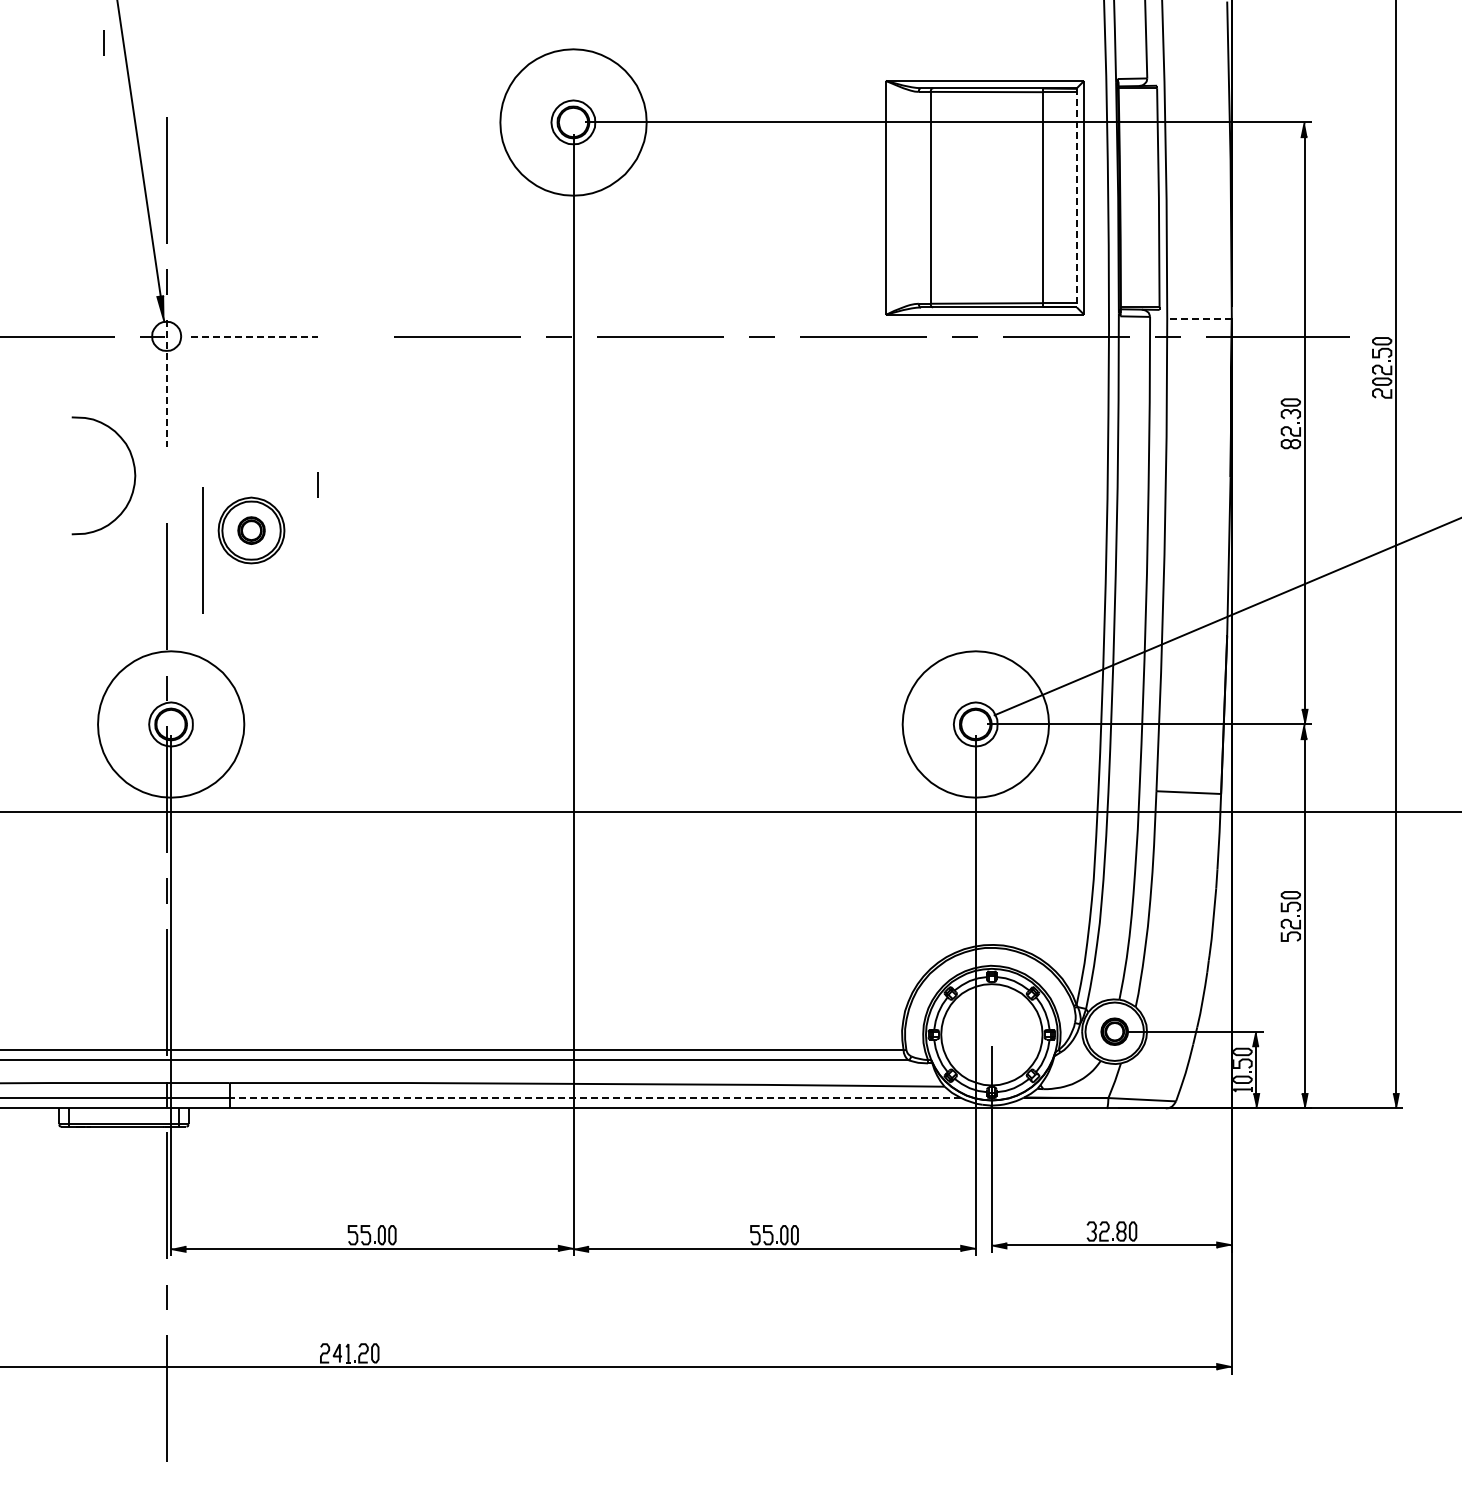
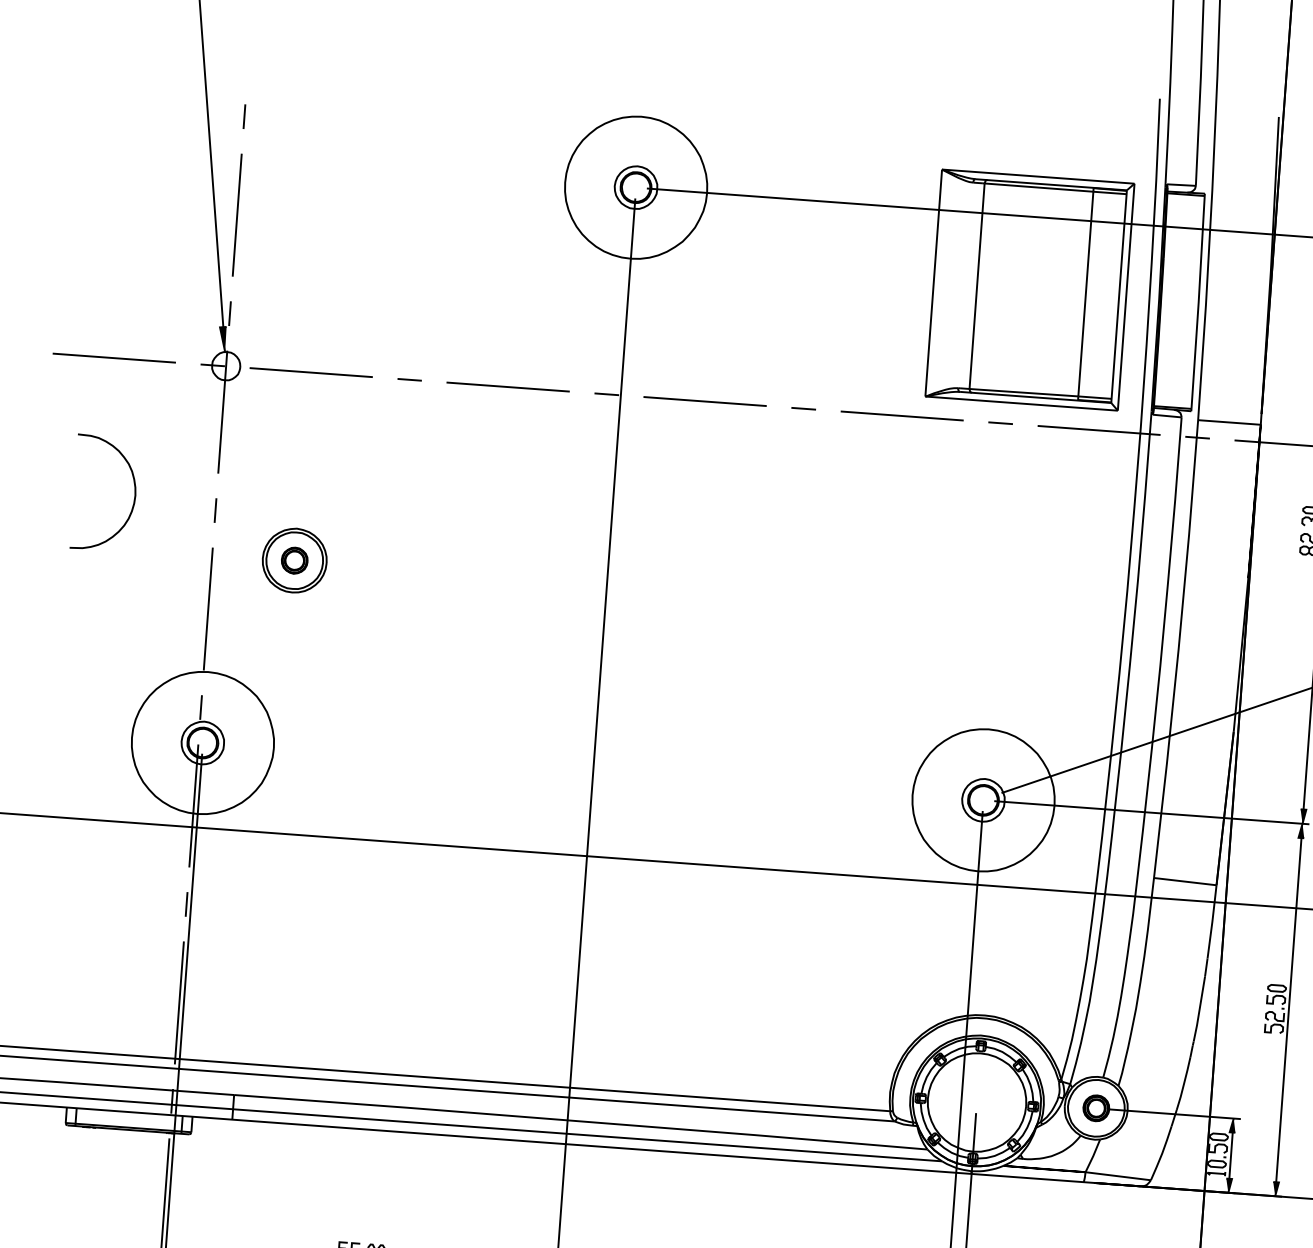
line: (103, 42) -> (244, 116), moved
line: (1076, 197) -> (1118, 296), dashed -> solid
line: (1199, 318) -> (1229, 422), dashed -> solid
line: (254, 336) -> (311, 372), dashed -> solid
line: (355, 336) -> (409, 379), added
line: (166, 384) -> (222, 412), dashed -> solid
curve: (133, 469) -> (134, 489), moved
line: (317, 484) -> (215, 509), moved
line: (202, 550) -> (245, 576), removed
line: (594, 1097) -> (587, 1135), dashed -> solid

